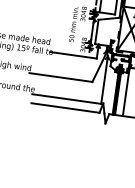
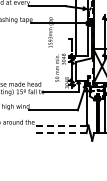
line: (67, 99) -> (60, 126), solid -> dashed
line: (66, 108) -> (60, 133), solid -> dashed

